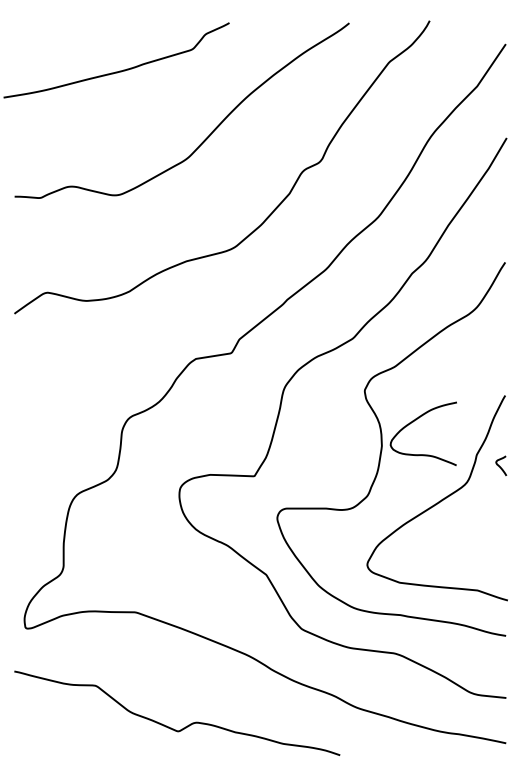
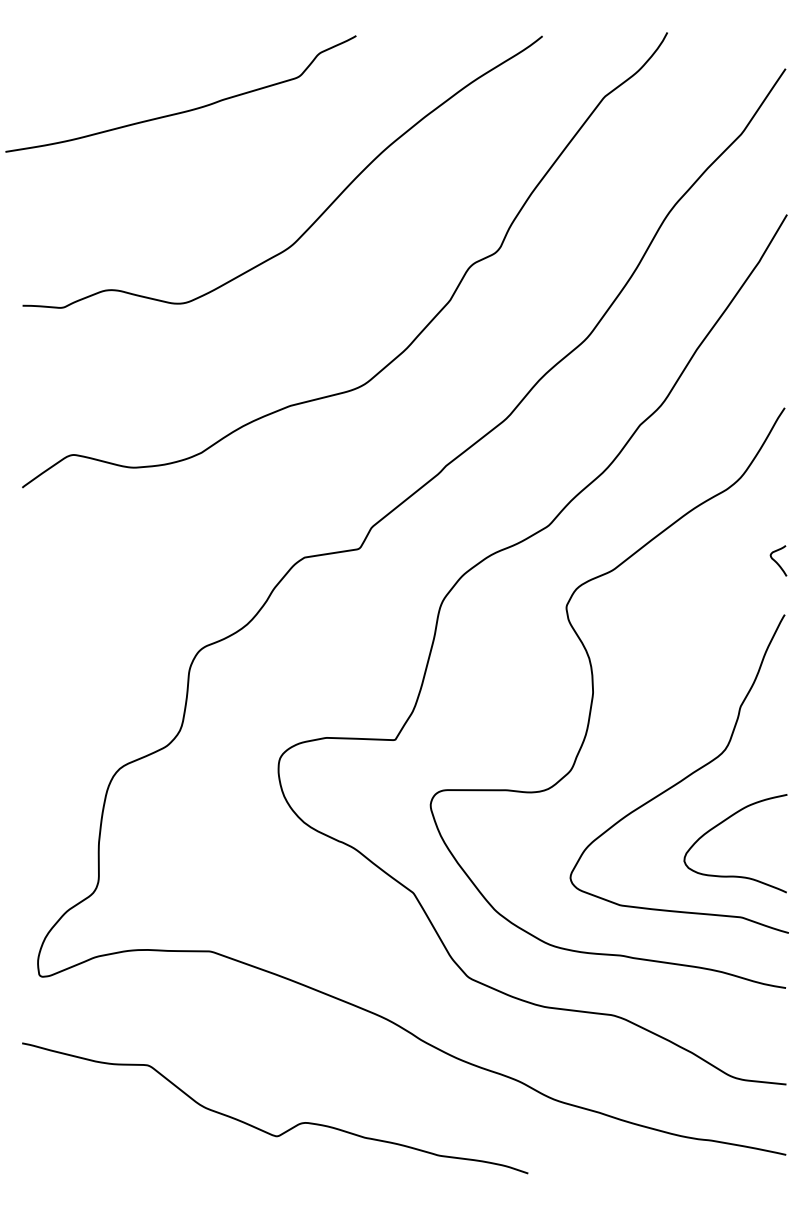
curve: (413, 422) -> (719, 825), moved
curve: (500, 466) -> (777, 561), moved

